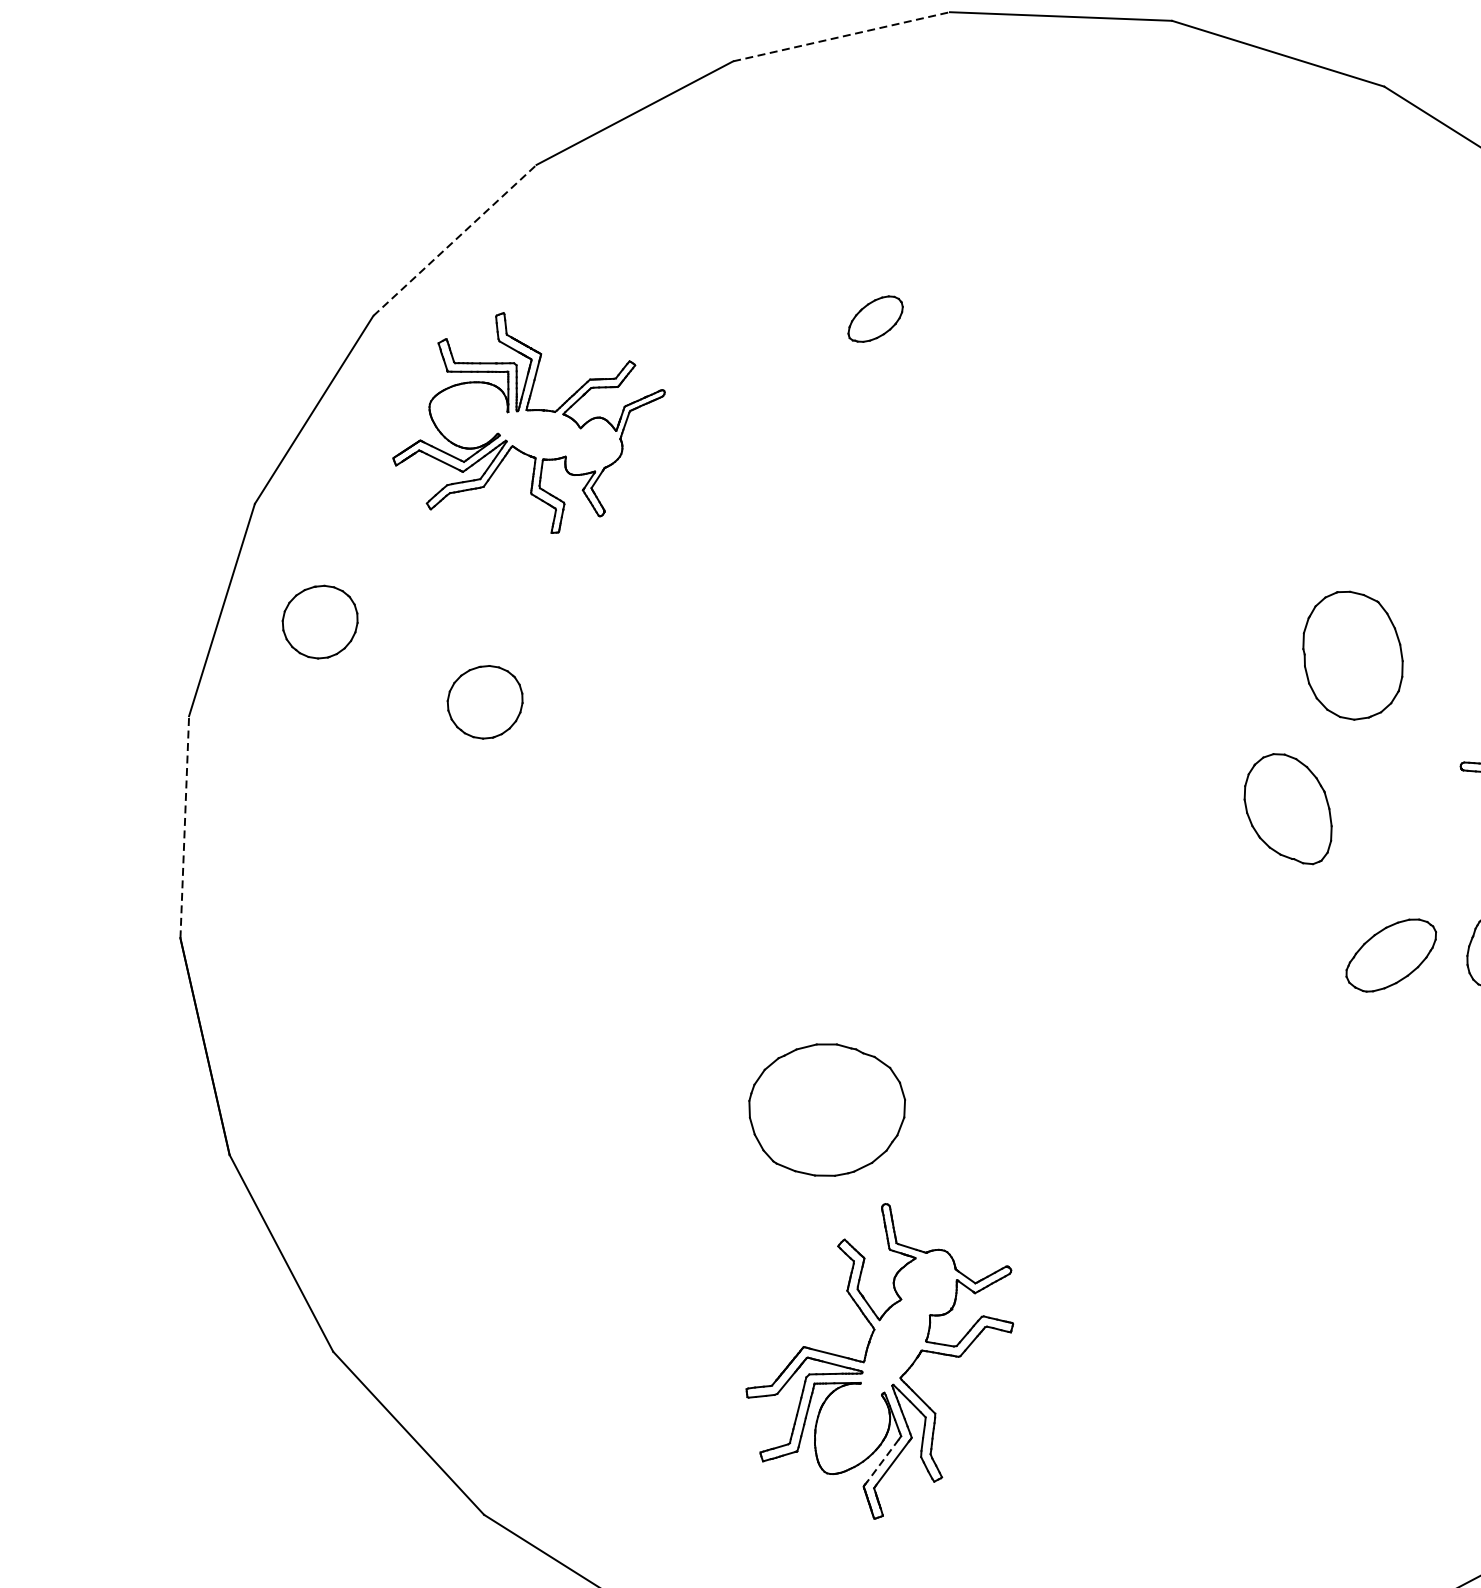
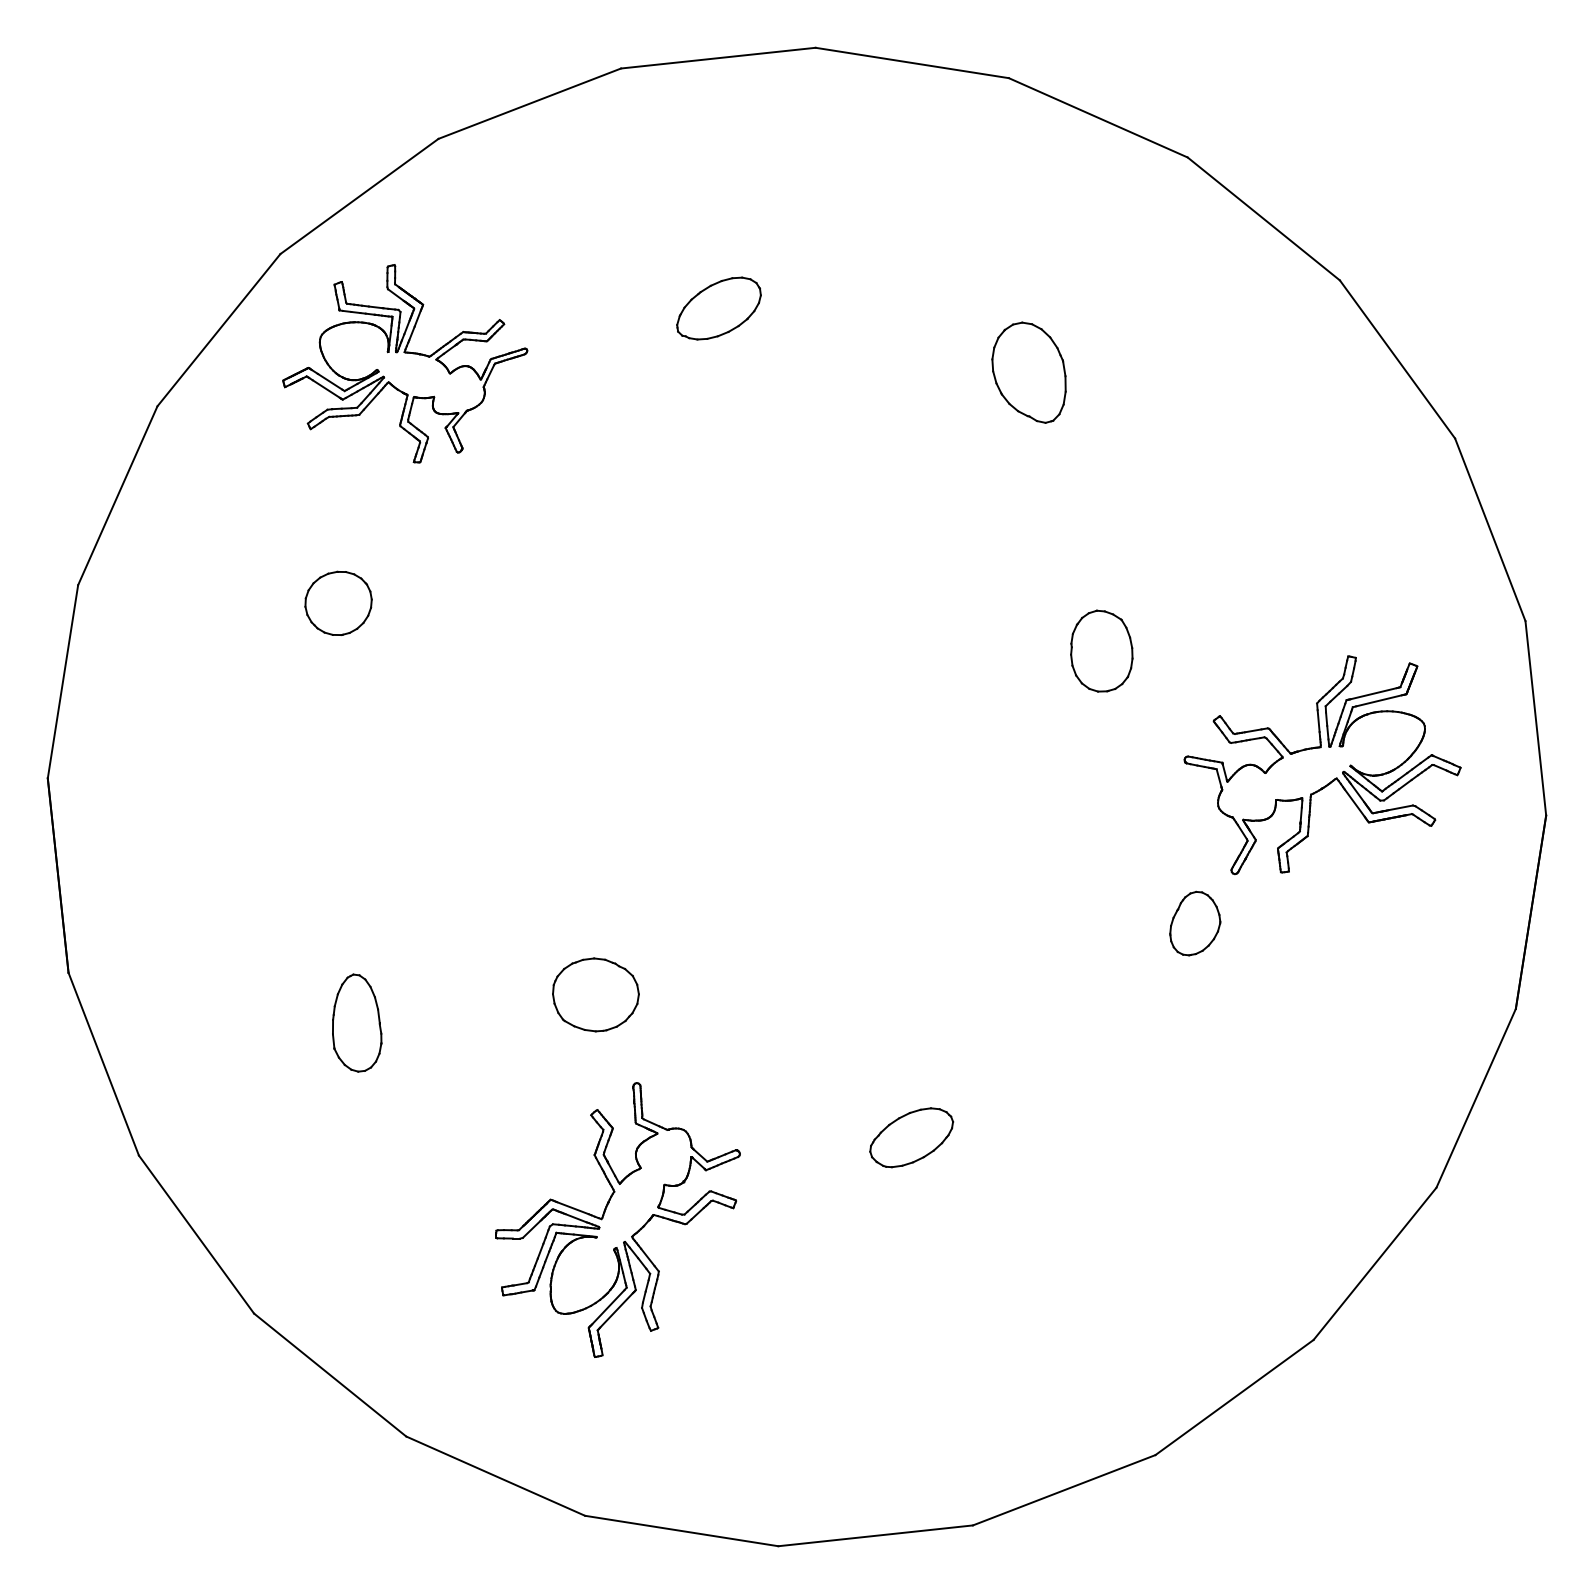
line: (841, 37) -> (718, 58), dashed -> solid
line: (455, 240) -> (359, 196), dashed -> solid
part: (874, 319) -> (718, 308), size x1.67
part: (320, 621) -> (202, 515), removed
part: (1352, 654) -> (1101, 650), size x0.71
part: (1287, 809) -> (1028, 372), moved
line: (184, 827) -> (62, 681), dashed -> solid
part: (1391, 955) -> (911, 1137), moved
part: (827, 1109) -> (595, 994), size x0.62
part: (562, 1172) -> (357, 1022), added
line: (883, 1461) -> (608, 1307), dashed -> solid

